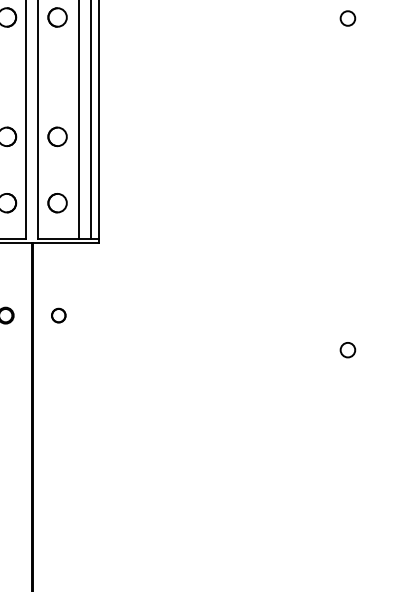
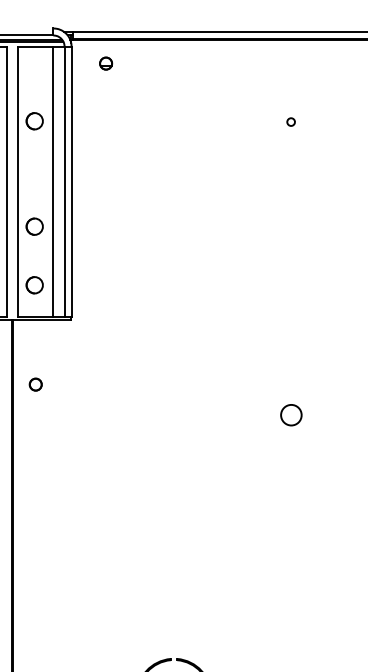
circle: (347, 17) -> (290, 121), size x0.6
circle: (347, 349) -> (290, 414), size x1.6

